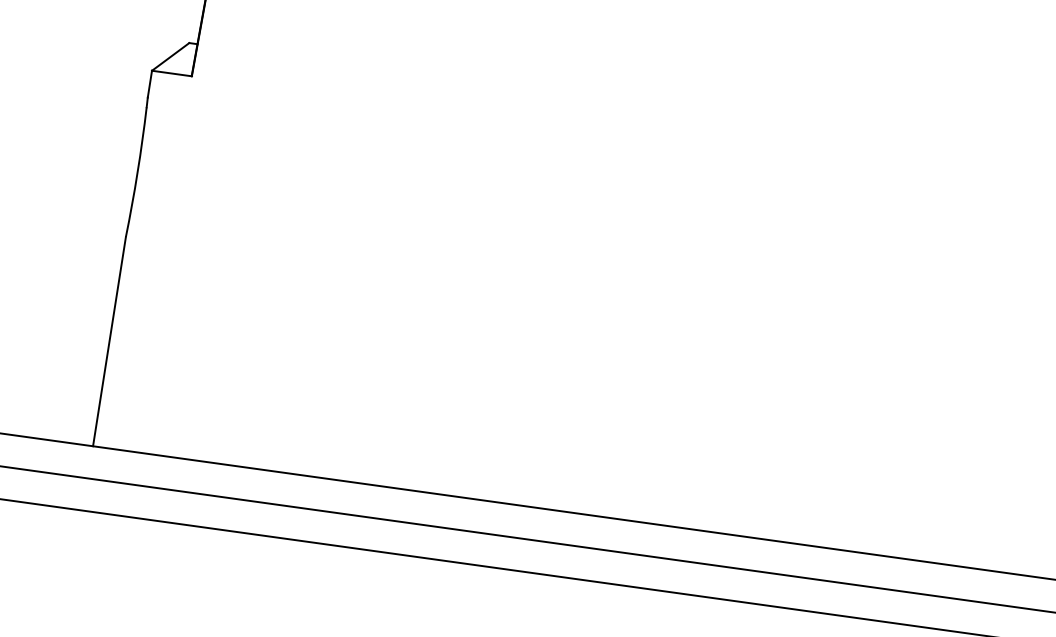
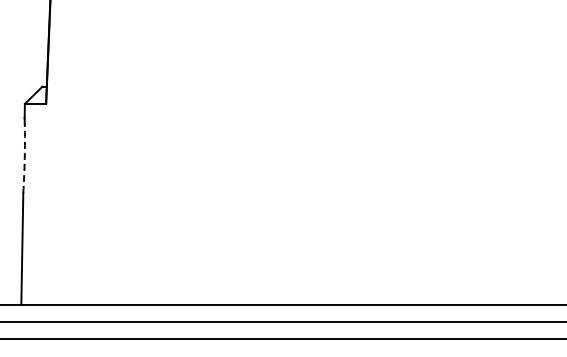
arc: (137, 172) -> (24, 158), solid -> dashed

